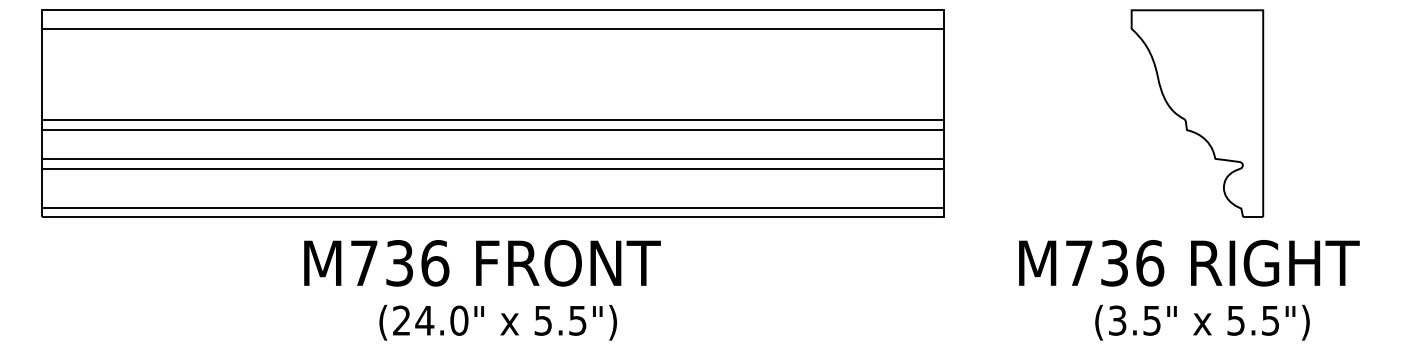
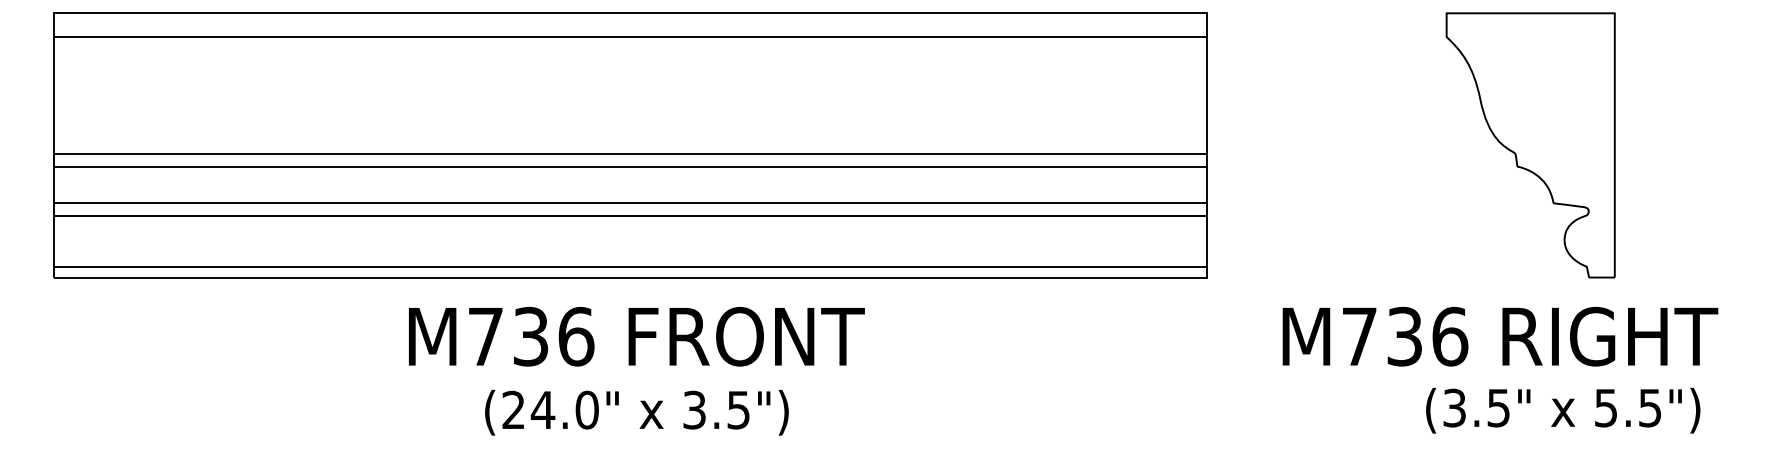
text: (482, 263) -> (636, 336), moved
text: (1189, 263) -> (1500, 336), moved
text: (543, 320) -> (694, 409), 5.5") -> 3.5")
text: (1202, 322) -> (1563, 410), moved

